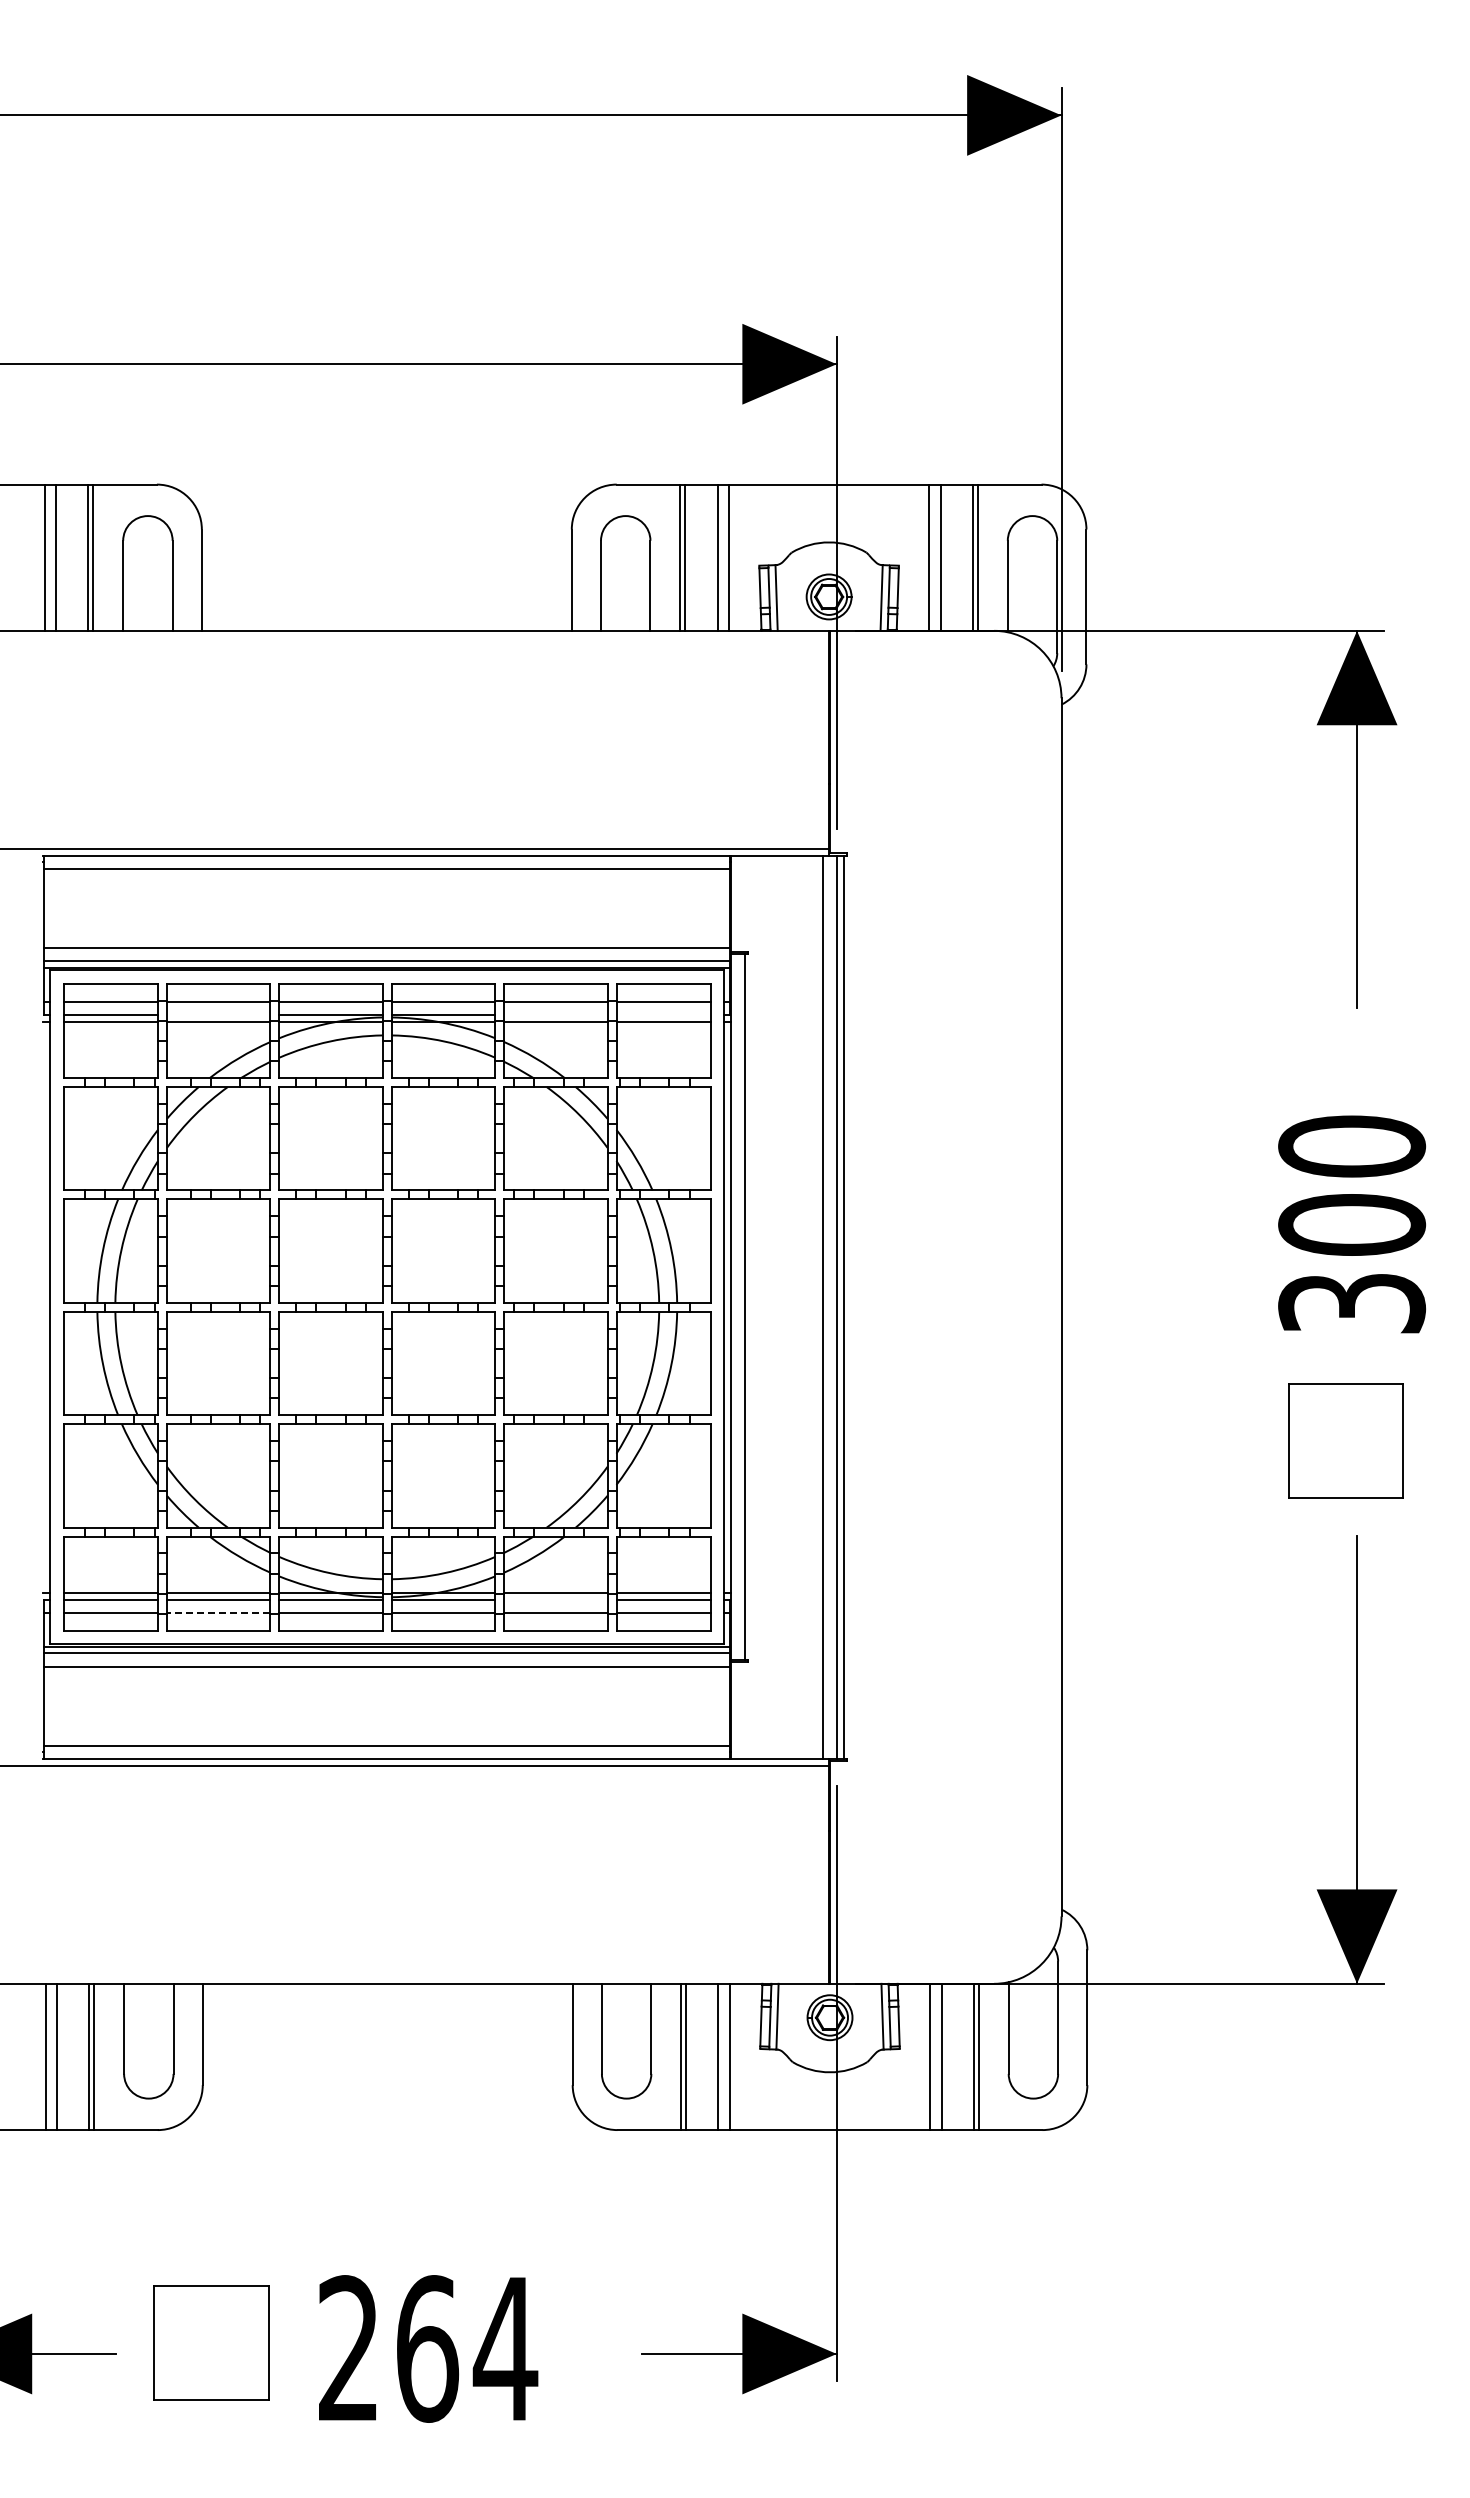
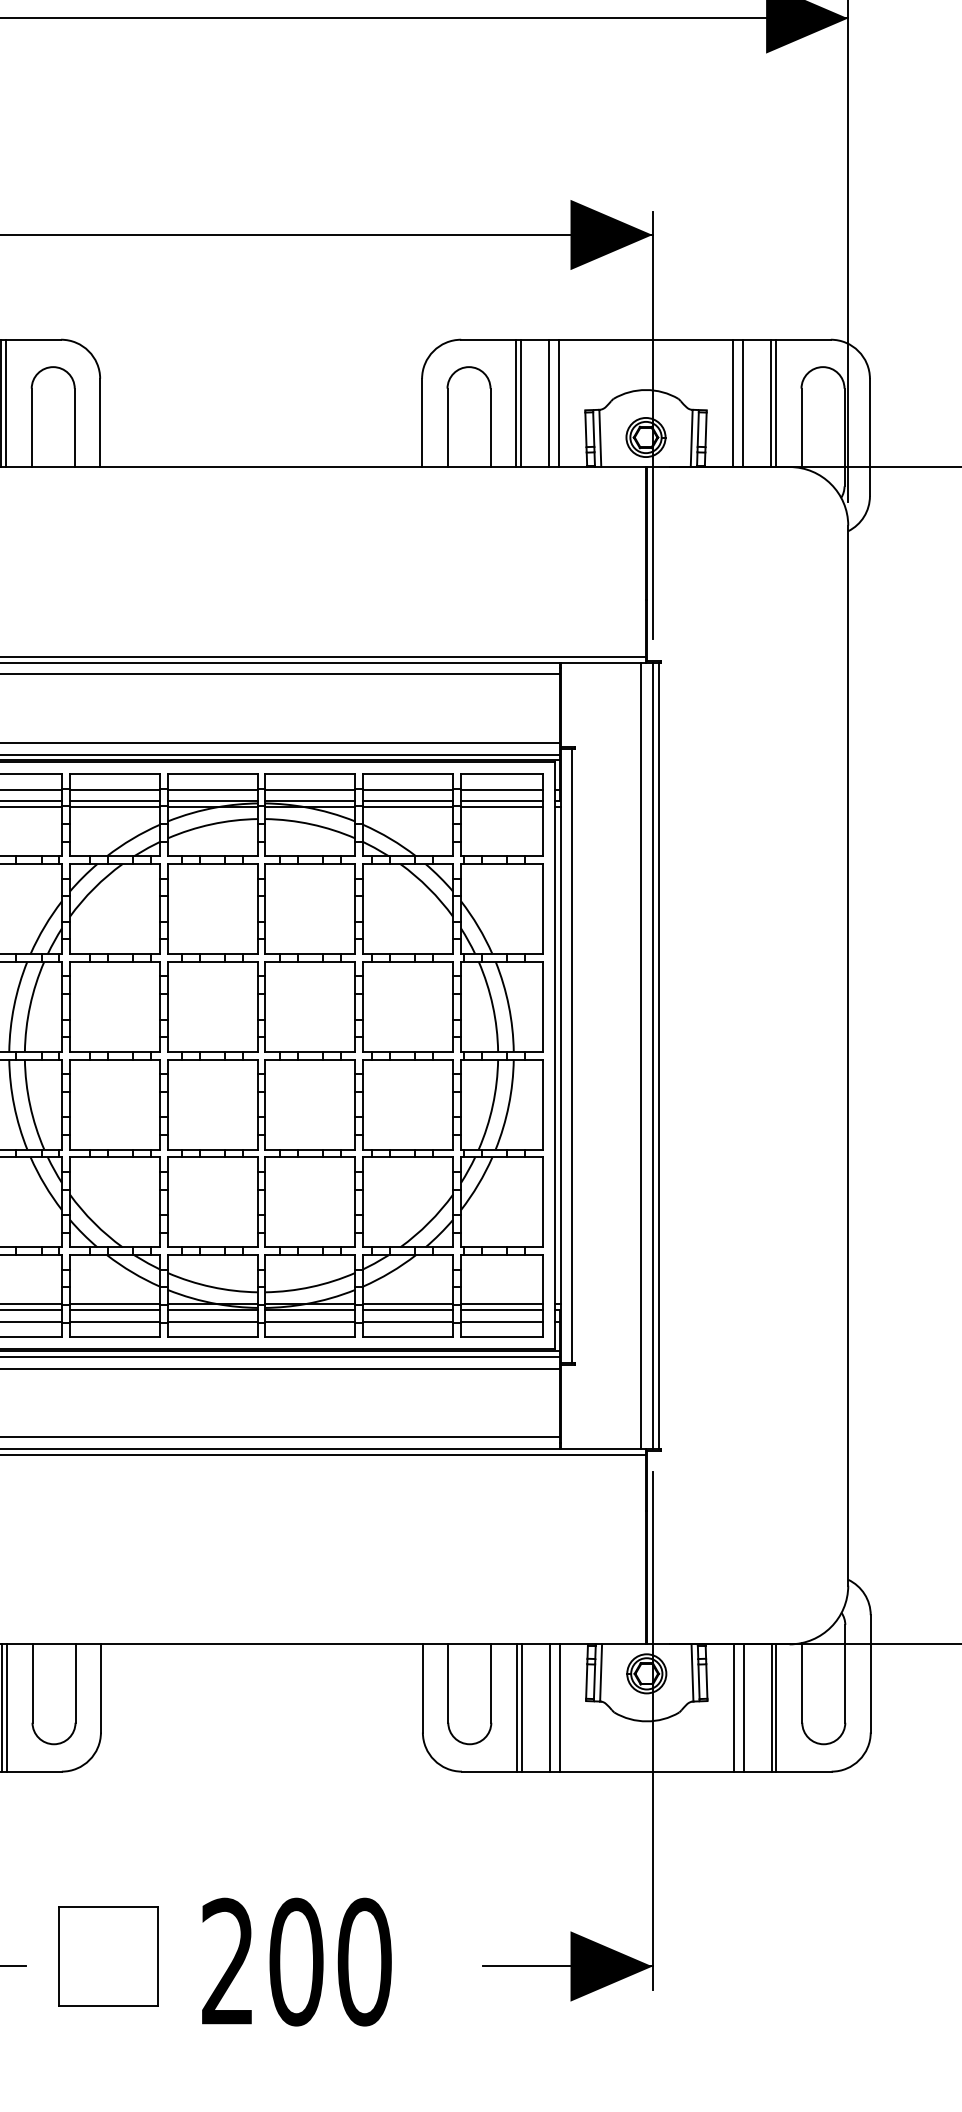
line: (218, 1015) -> (114, 801), added
line: (555, 1015) -> (407, 801), added
line: (663, 1015) -> (501, 801), added
line: (555, 1599) -> (407, 1309), added
line: (218, 1613) -> (114, 1322), dashed -> solid
text: (467, 2348) -> (331, 1961), 264 -> 200

